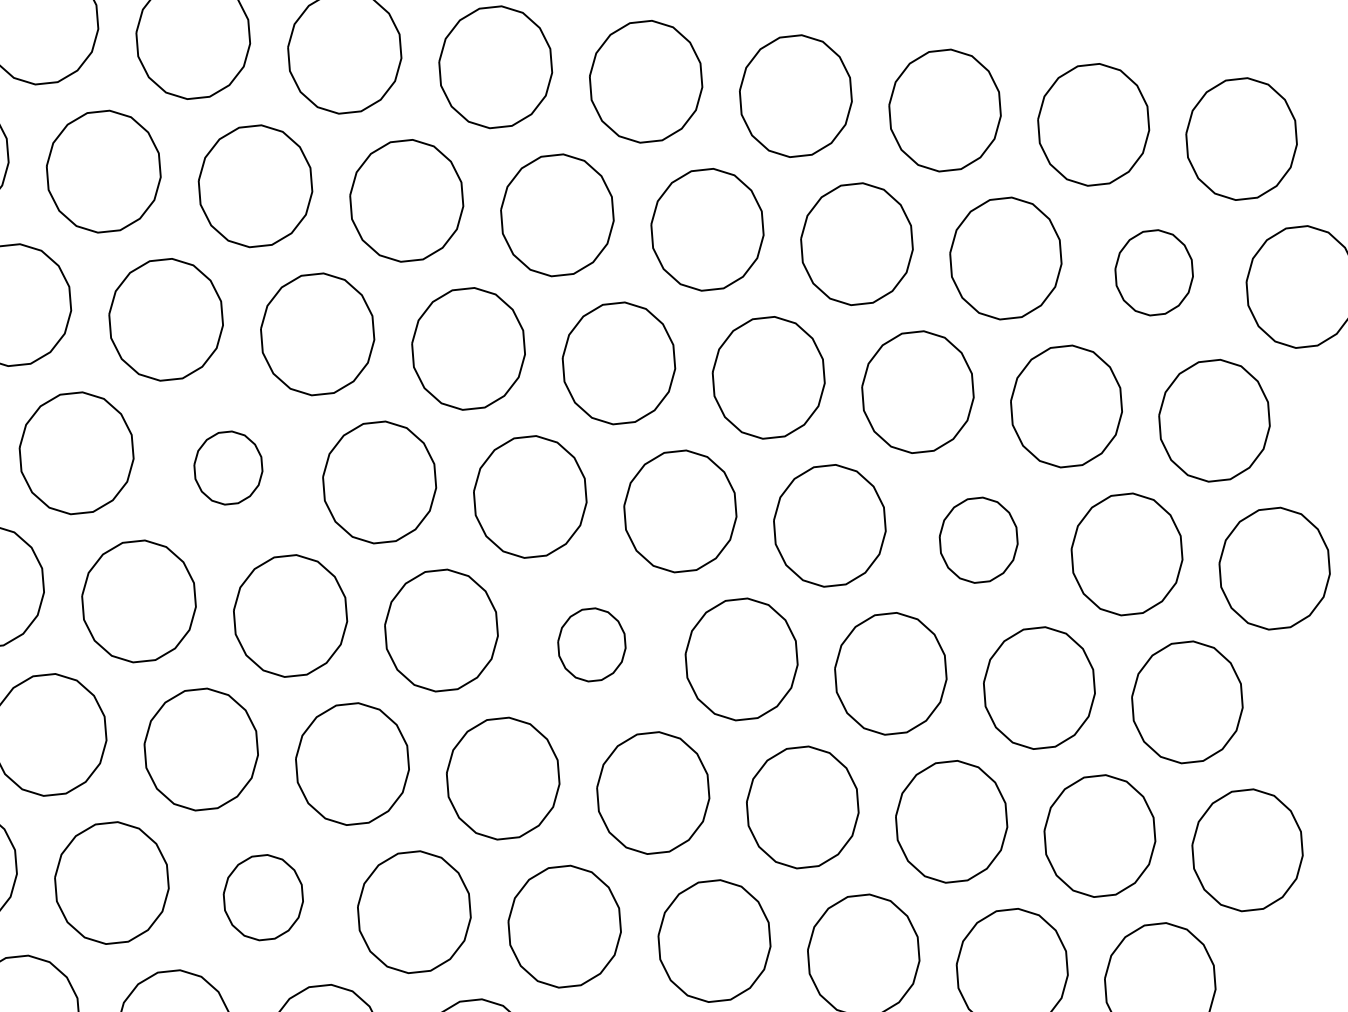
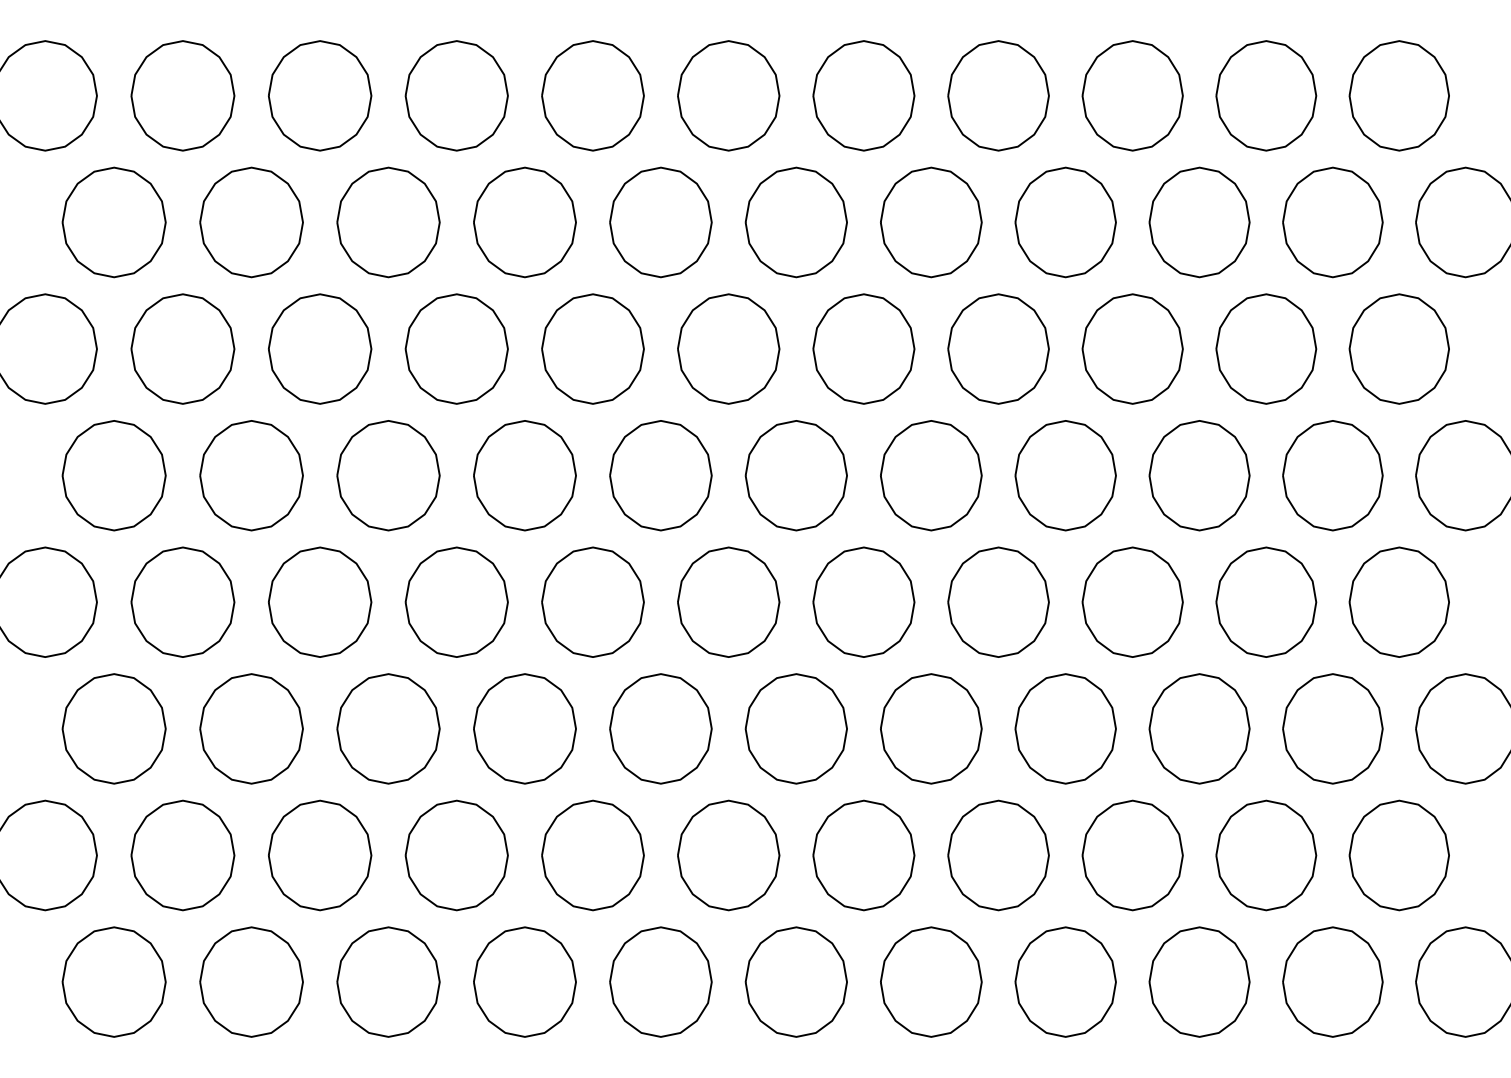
part: (1153, 272) -> (1332, 222), size x1.43
part: (227, 467) -> (524, 475), size x1.67
part: (978, 539) -> (1199, 475), size x1.43
part: (591, 644) -> (863, 601), size x1.67
part: (262, 897) -> (592, 855), size x1.43

